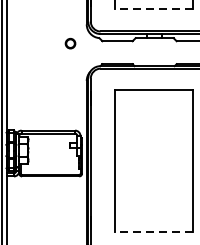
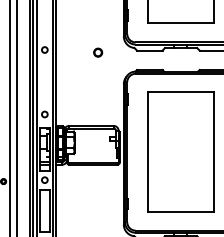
line: (153, 9) -> (180, 23), dashed -> solid
part: (70, 43) -> (98, 52), moved
line: (153, 231) -> (180, 211), dashed -> solid

